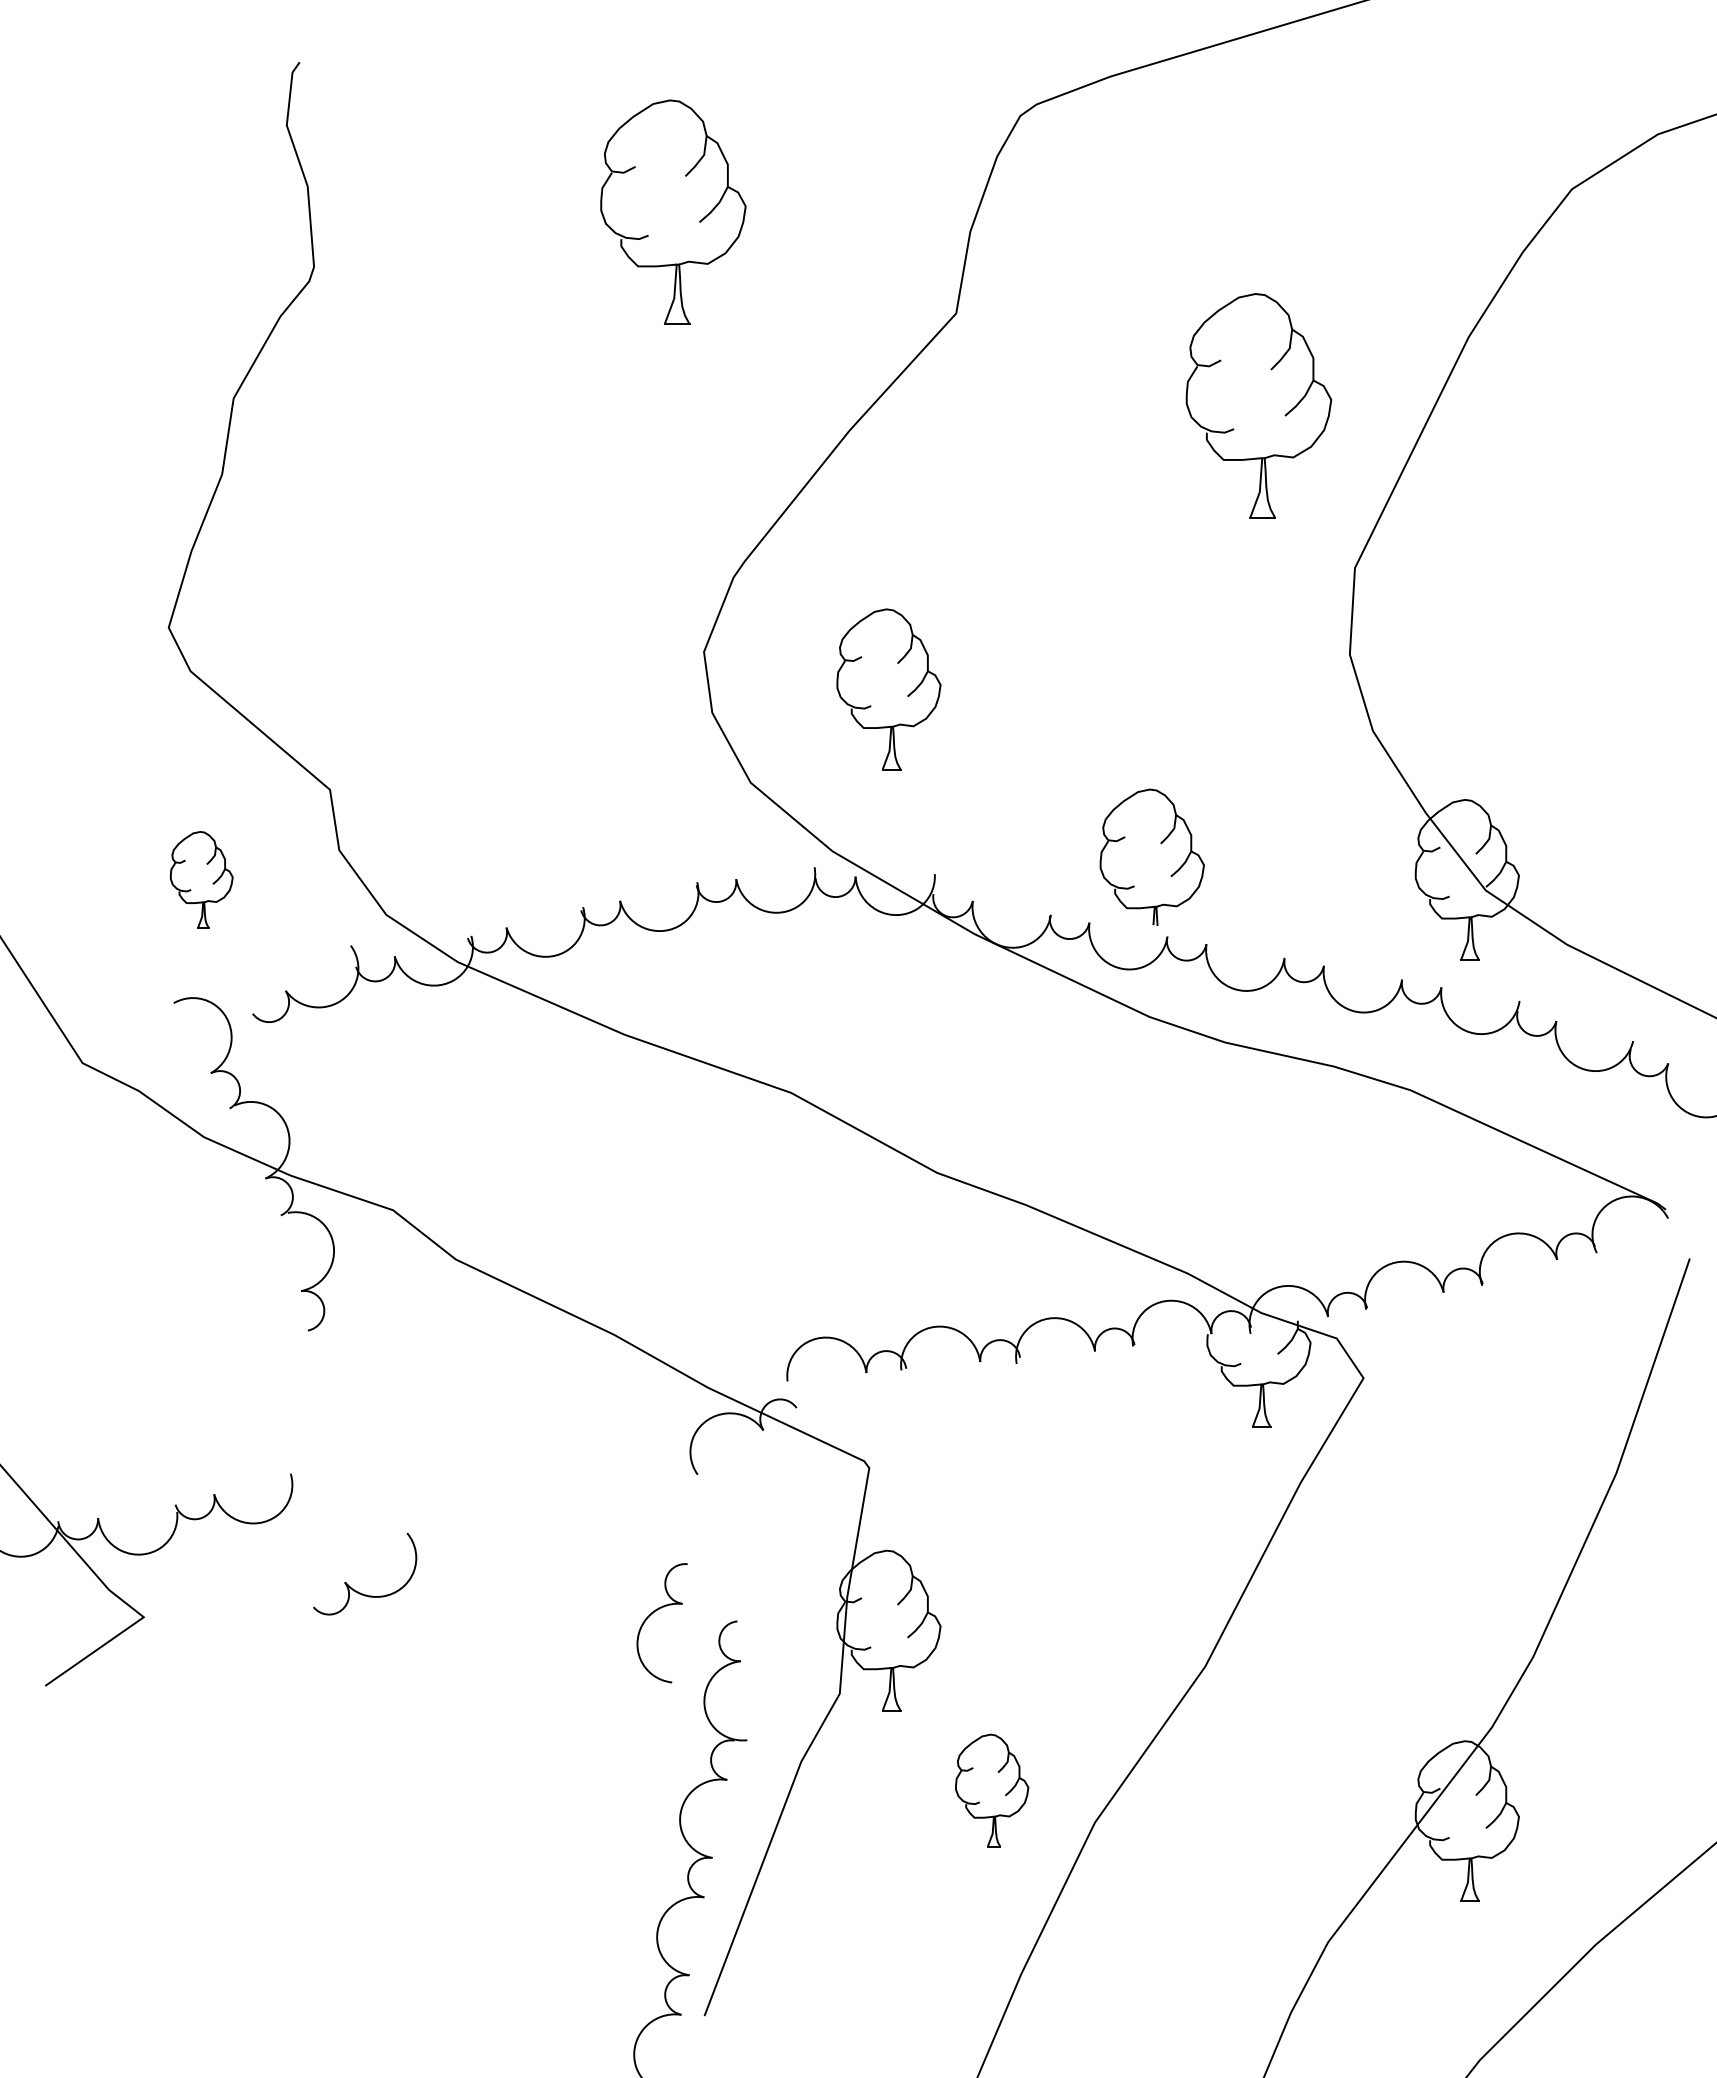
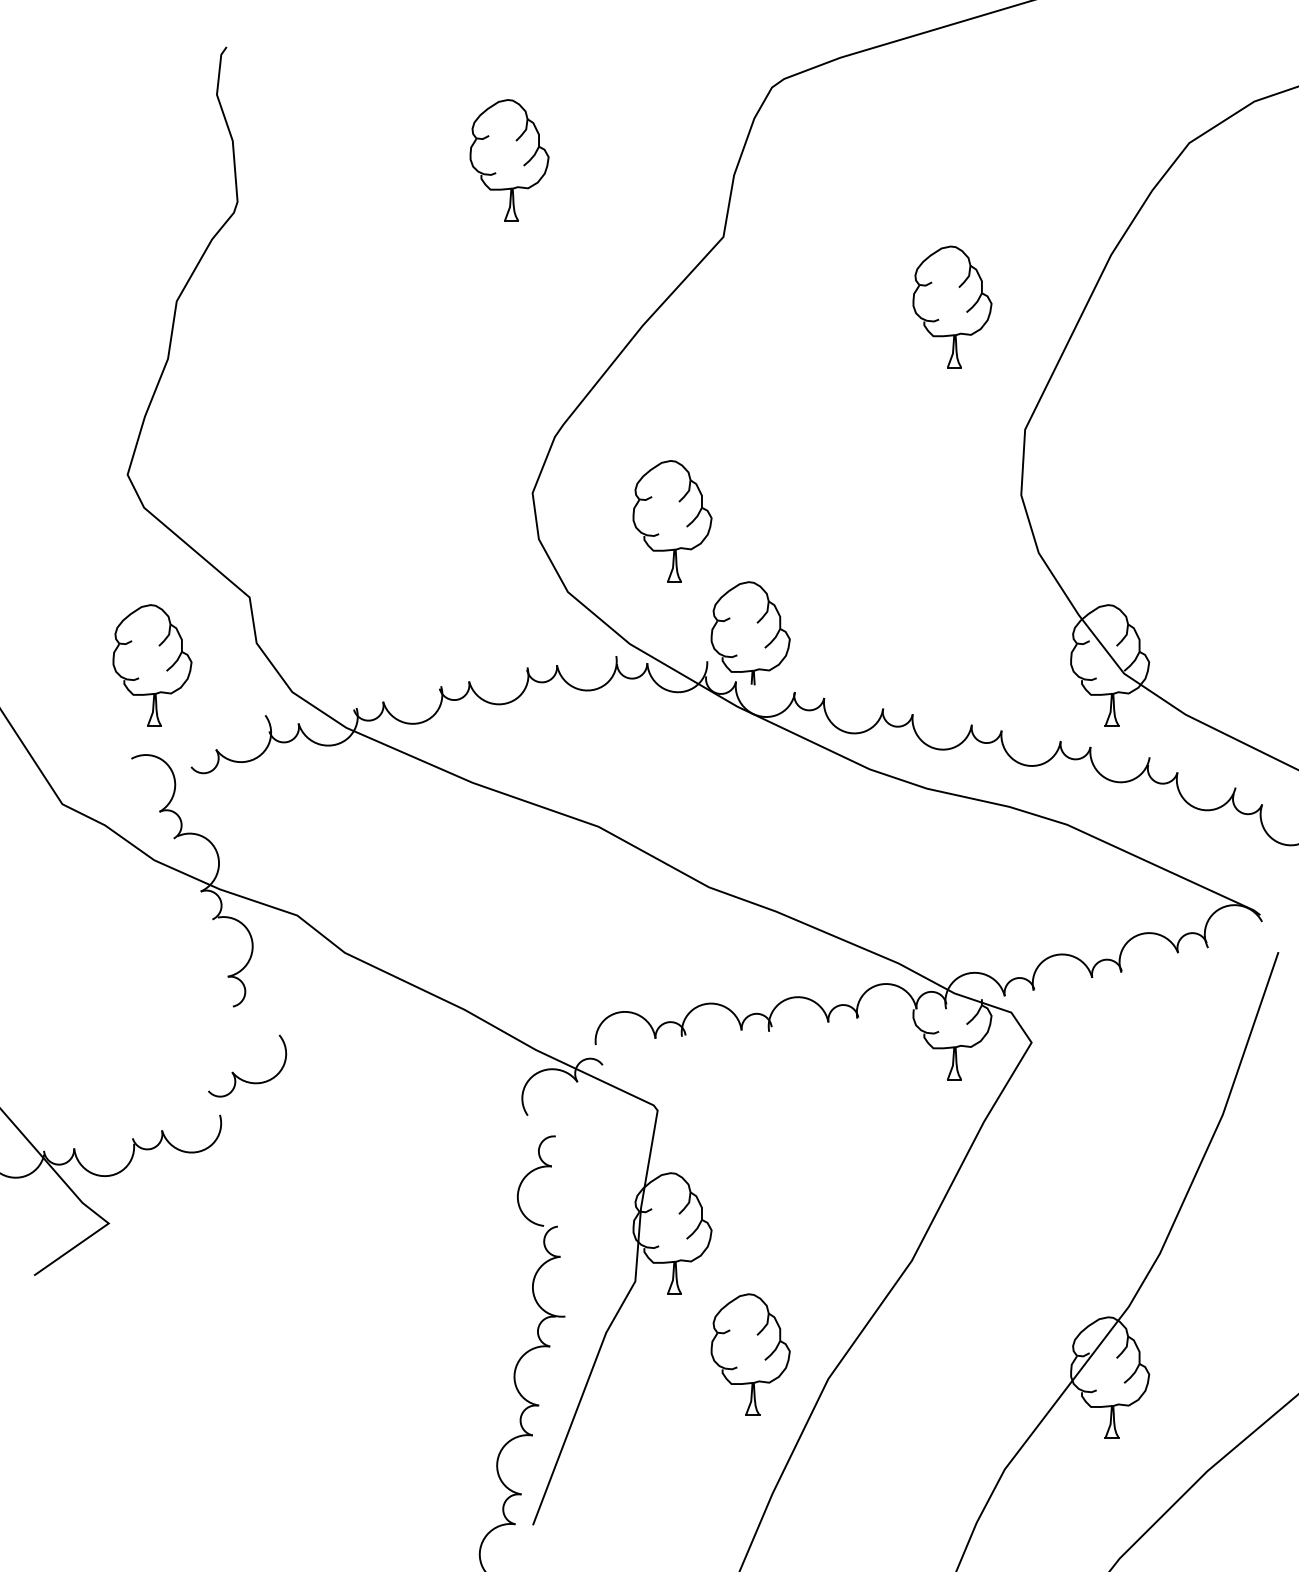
part: (673, 211) -> (509, 159), size x0.71
part: (1258, 405) -> (952, 306), size x0.71
part: (1151, 856) -> (750, 632), moved
part: (201, 879) -> (152, 665), size x1.67
part: (353, 1588) -> (238, 1076), moved
part: (652, 1614) -> (529, 1174), moved
part: (991, 1790) -> (750, 1354), size x1.43

